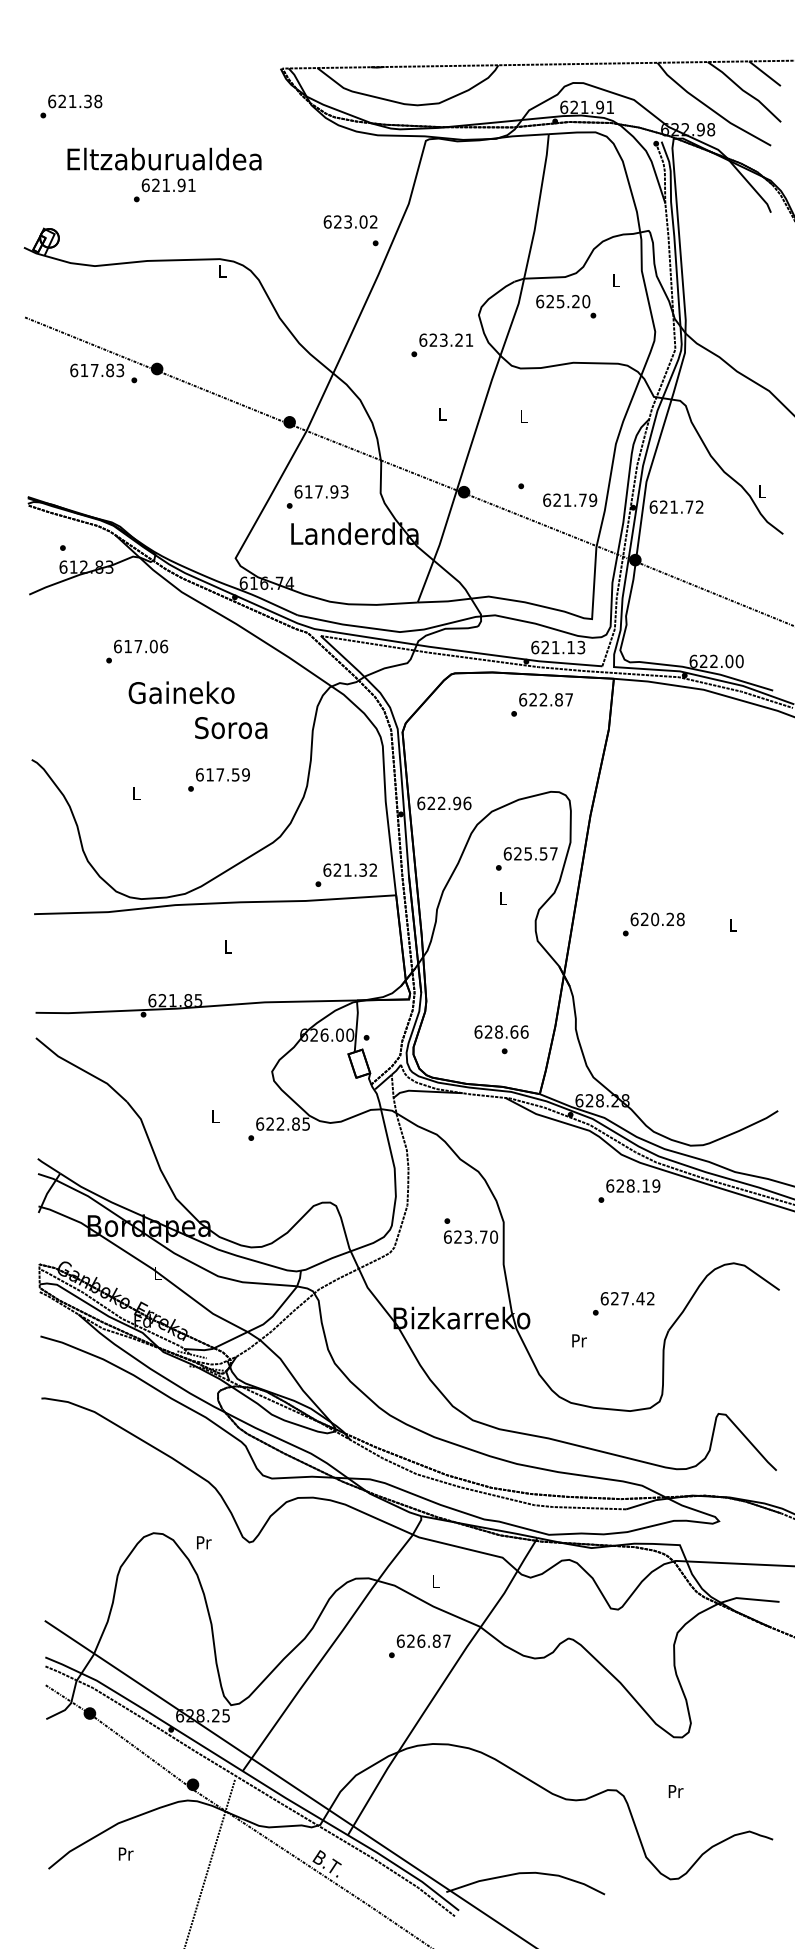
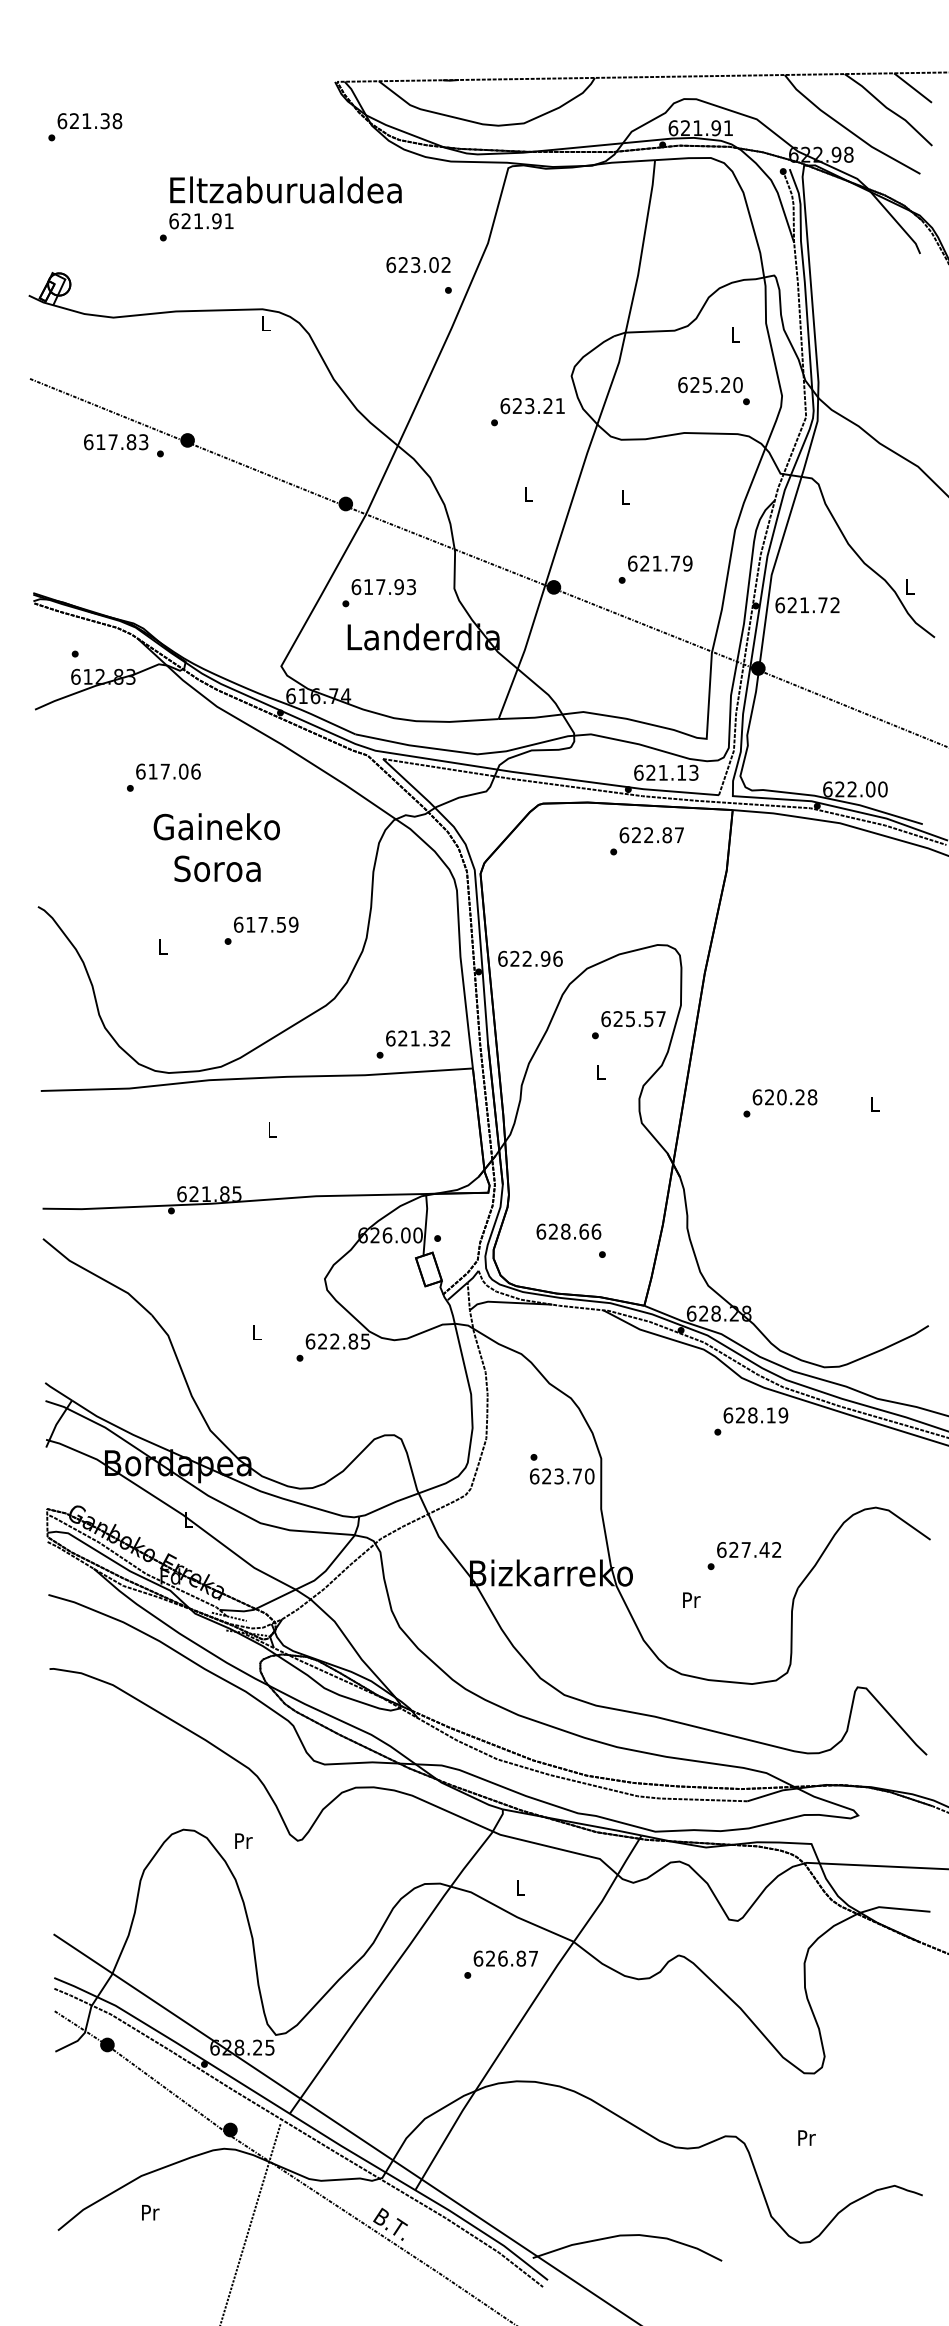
text: (164, 158) -> (285, 189), moved
text: (566, 306) -> (714, 390), moved
text: (570, 499) -> (660, 562), moved
text: (231, 728) -> (217, 869), moved
text: (501, 1031) -> (568, 1231), moved

